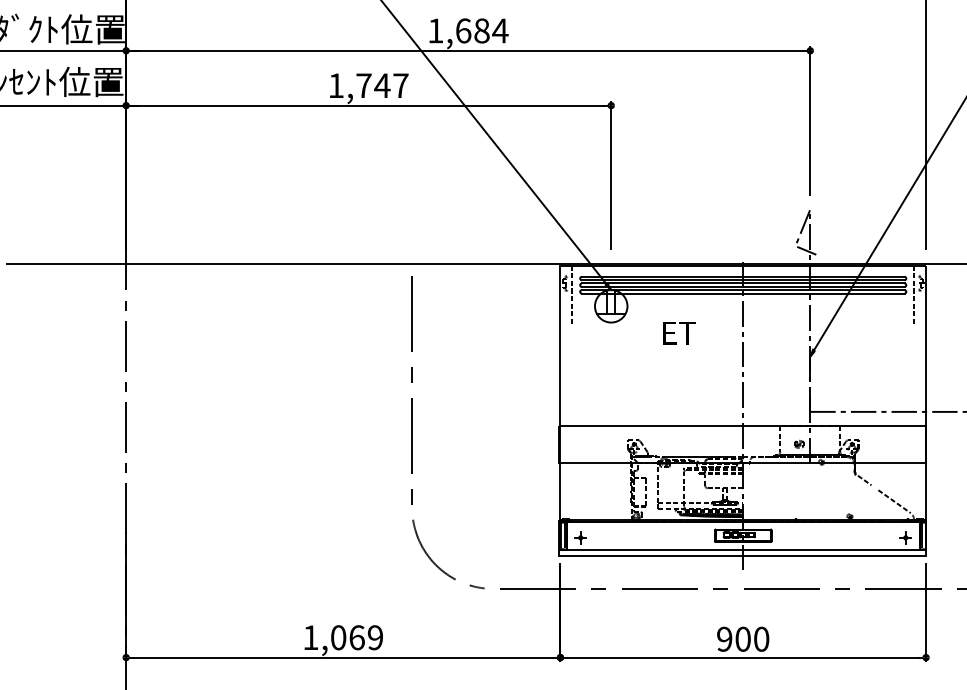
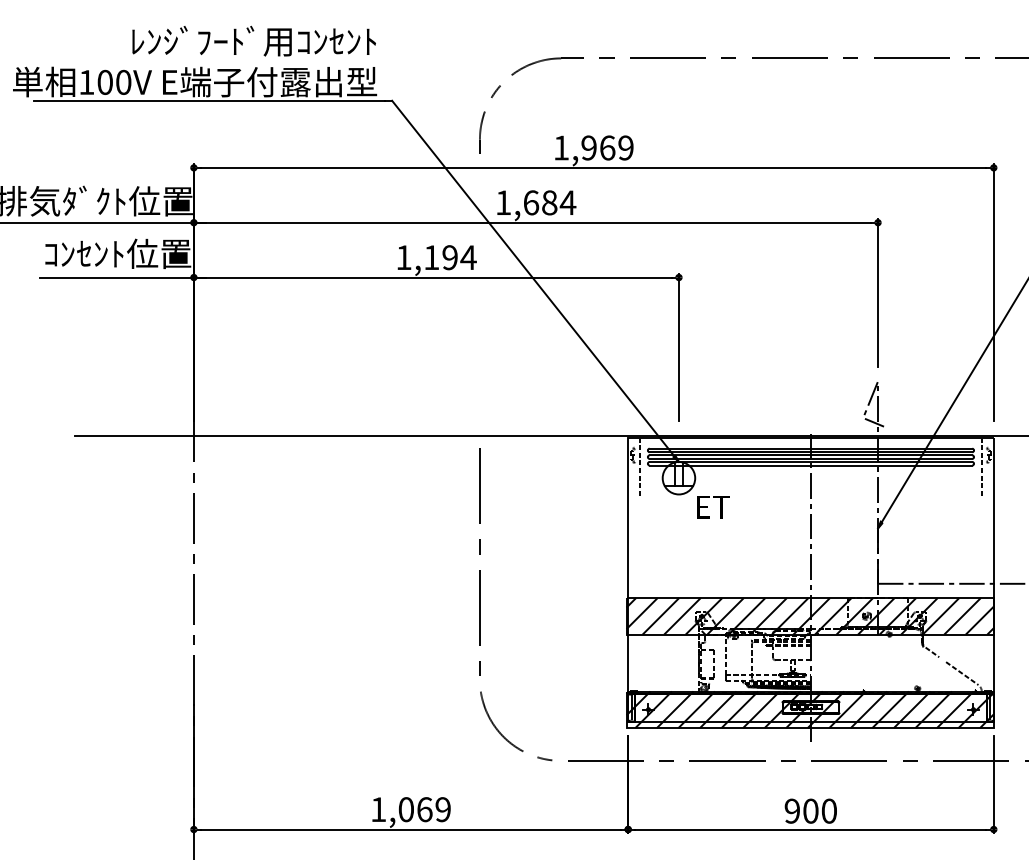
text: (382, 85) -> (450, 257), 1,747 -> 1,194
text: (679, 333) -> (713, 507), moved
hatch: (741, 444) -> (809, 616), added
hatch: (741, 537) -> (809, 709), added

